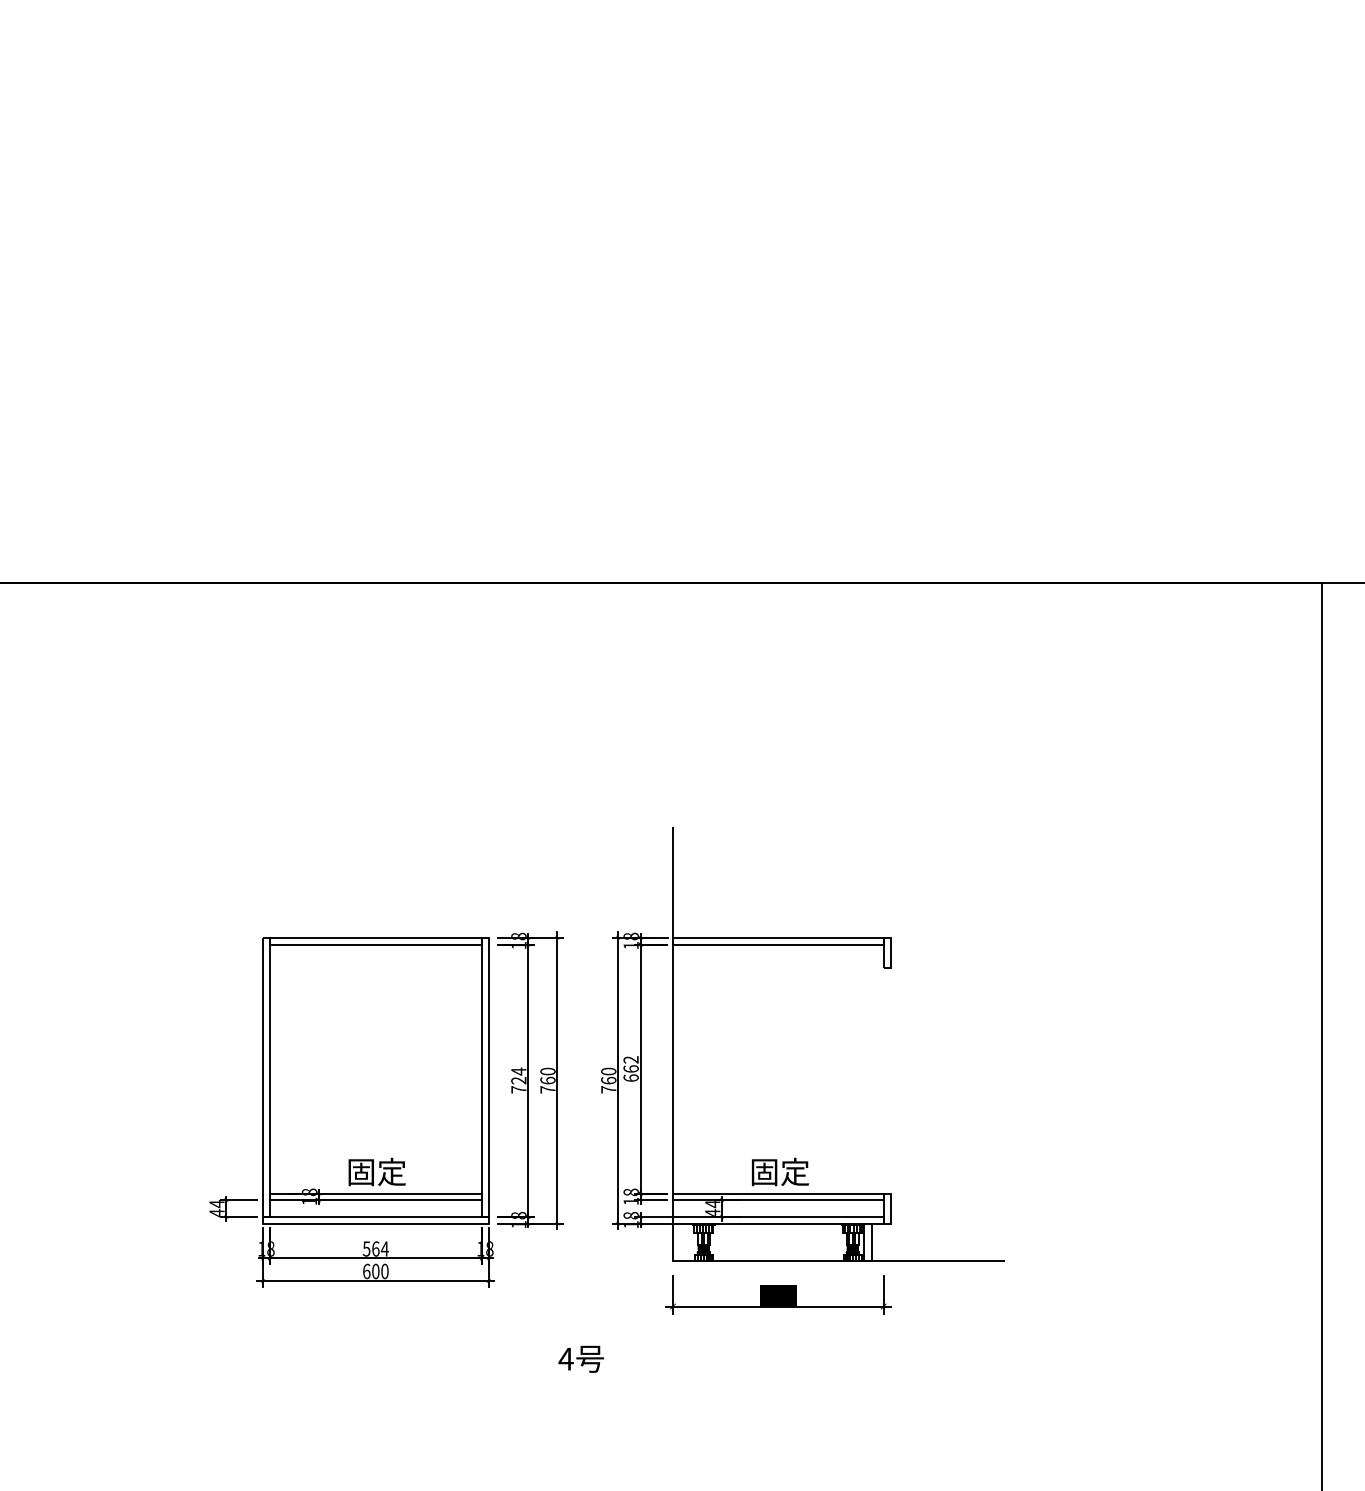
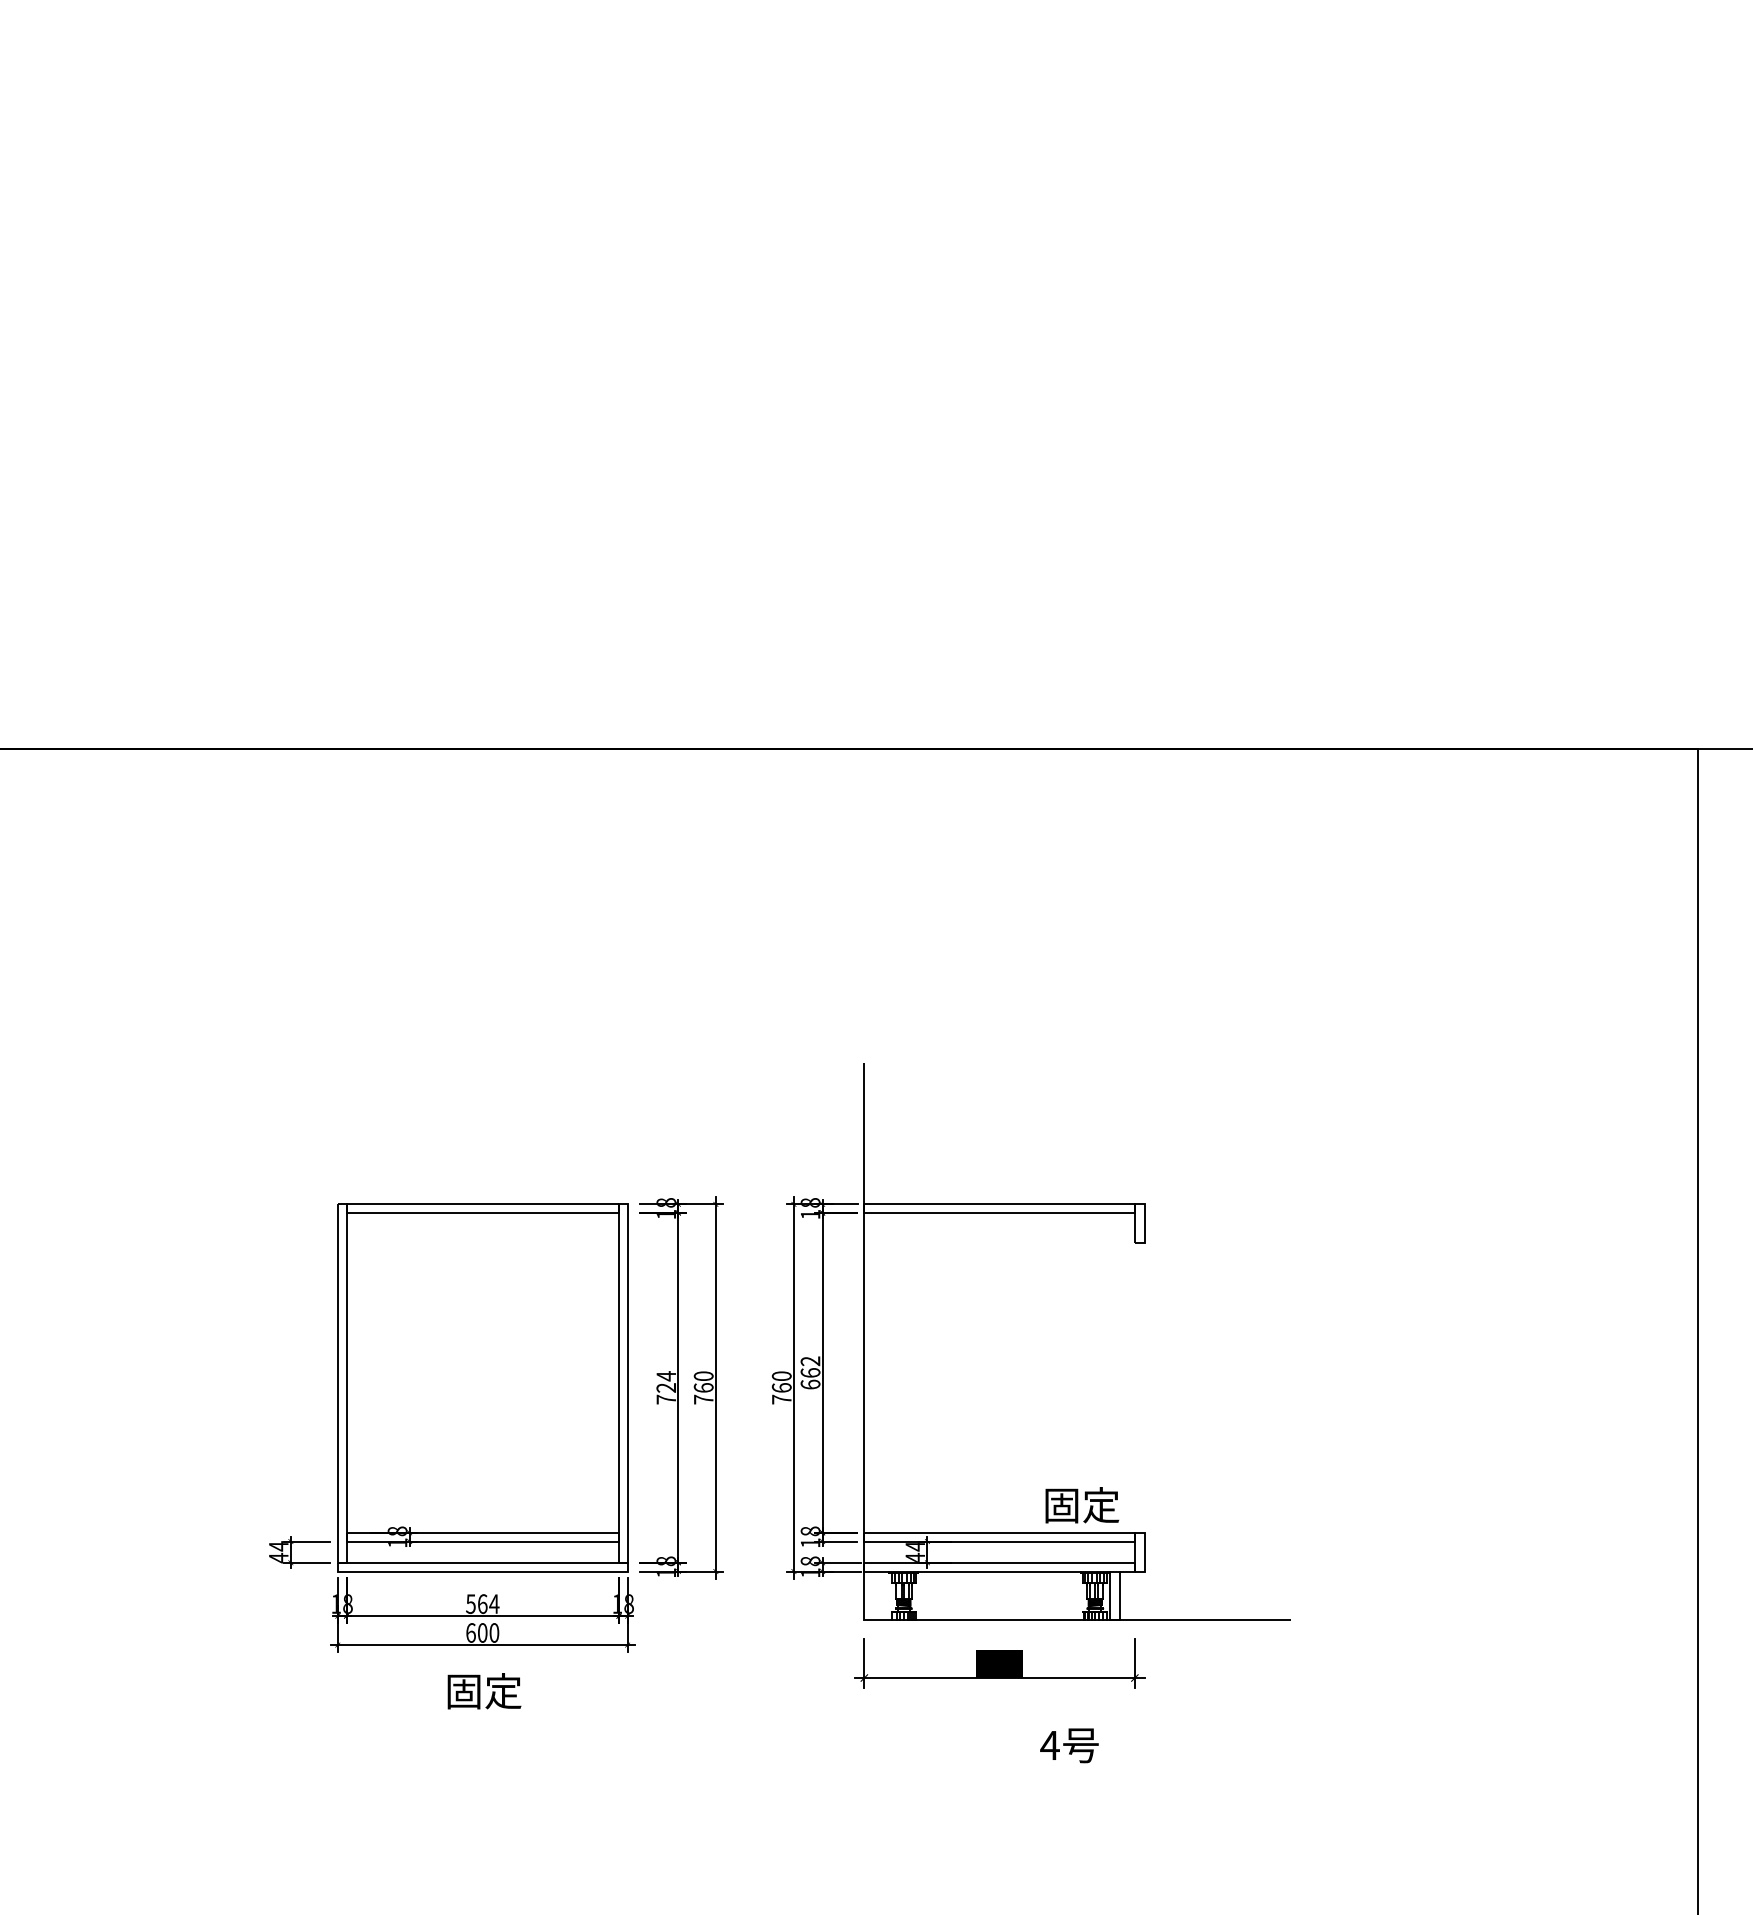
text: (377, 1172) -> (484, 1691), moved
text: (780, 1172) -> (1082, 1505), moved
text: (581, 1359) -> (1069, 1745), moved

